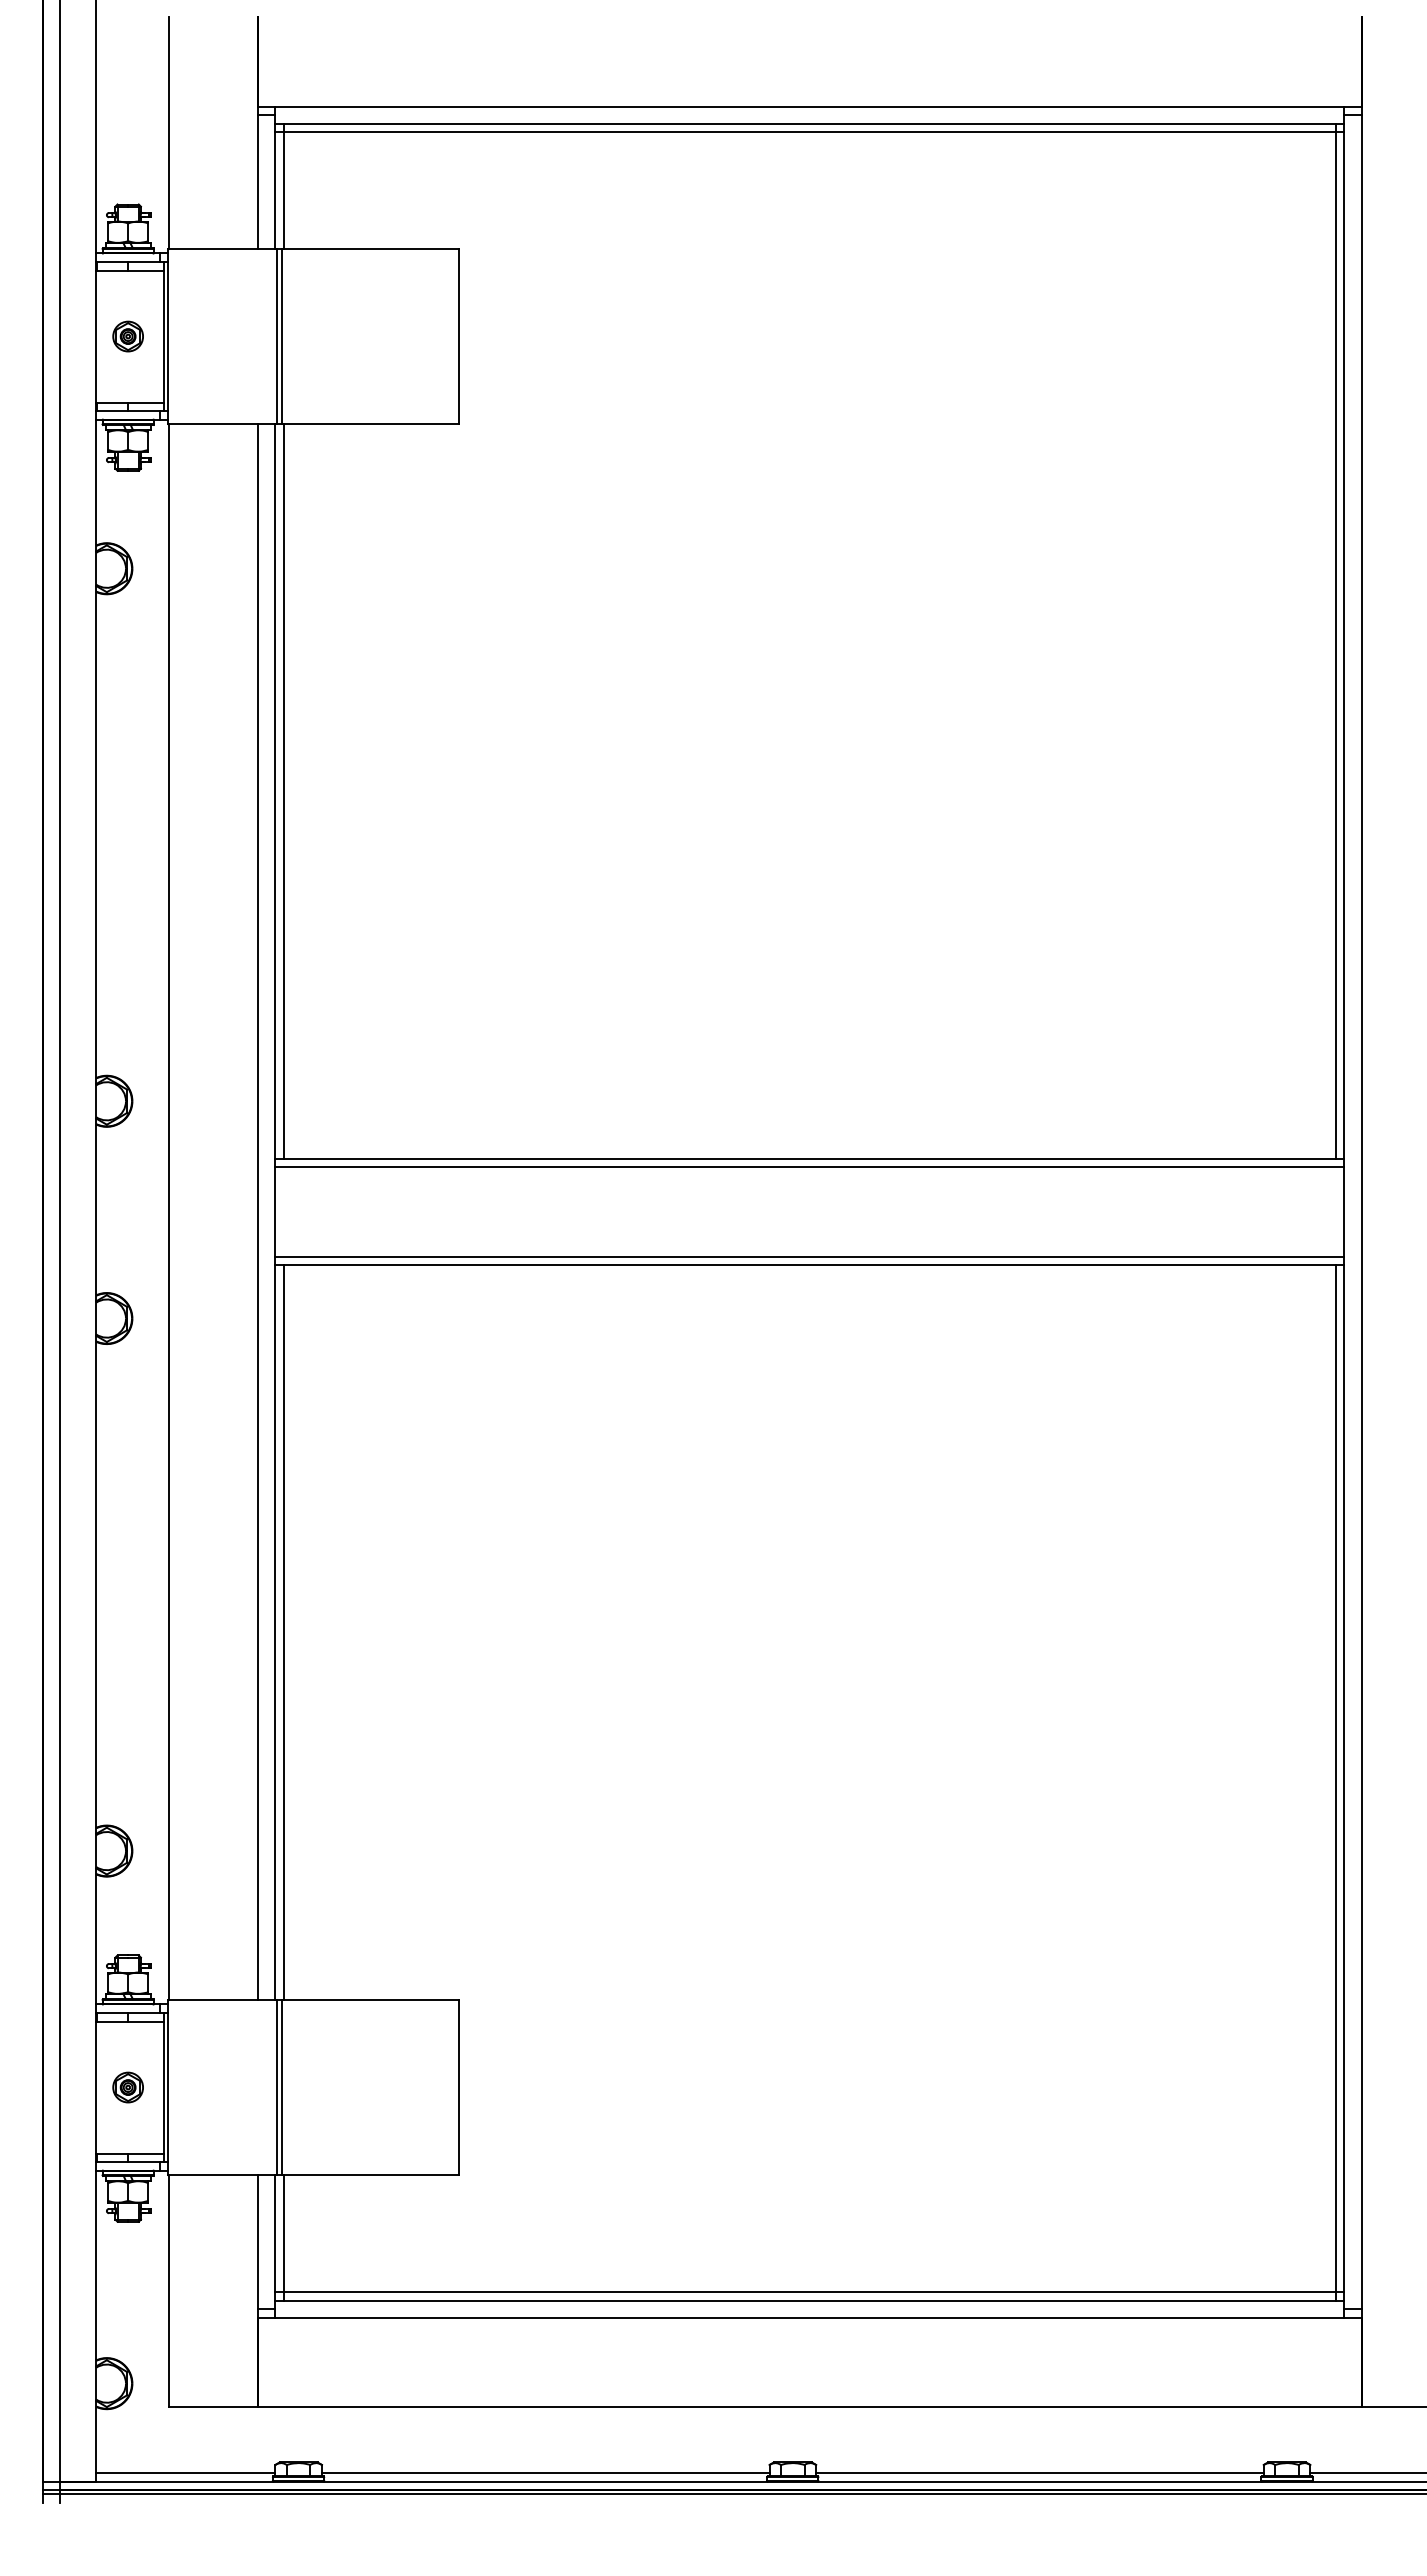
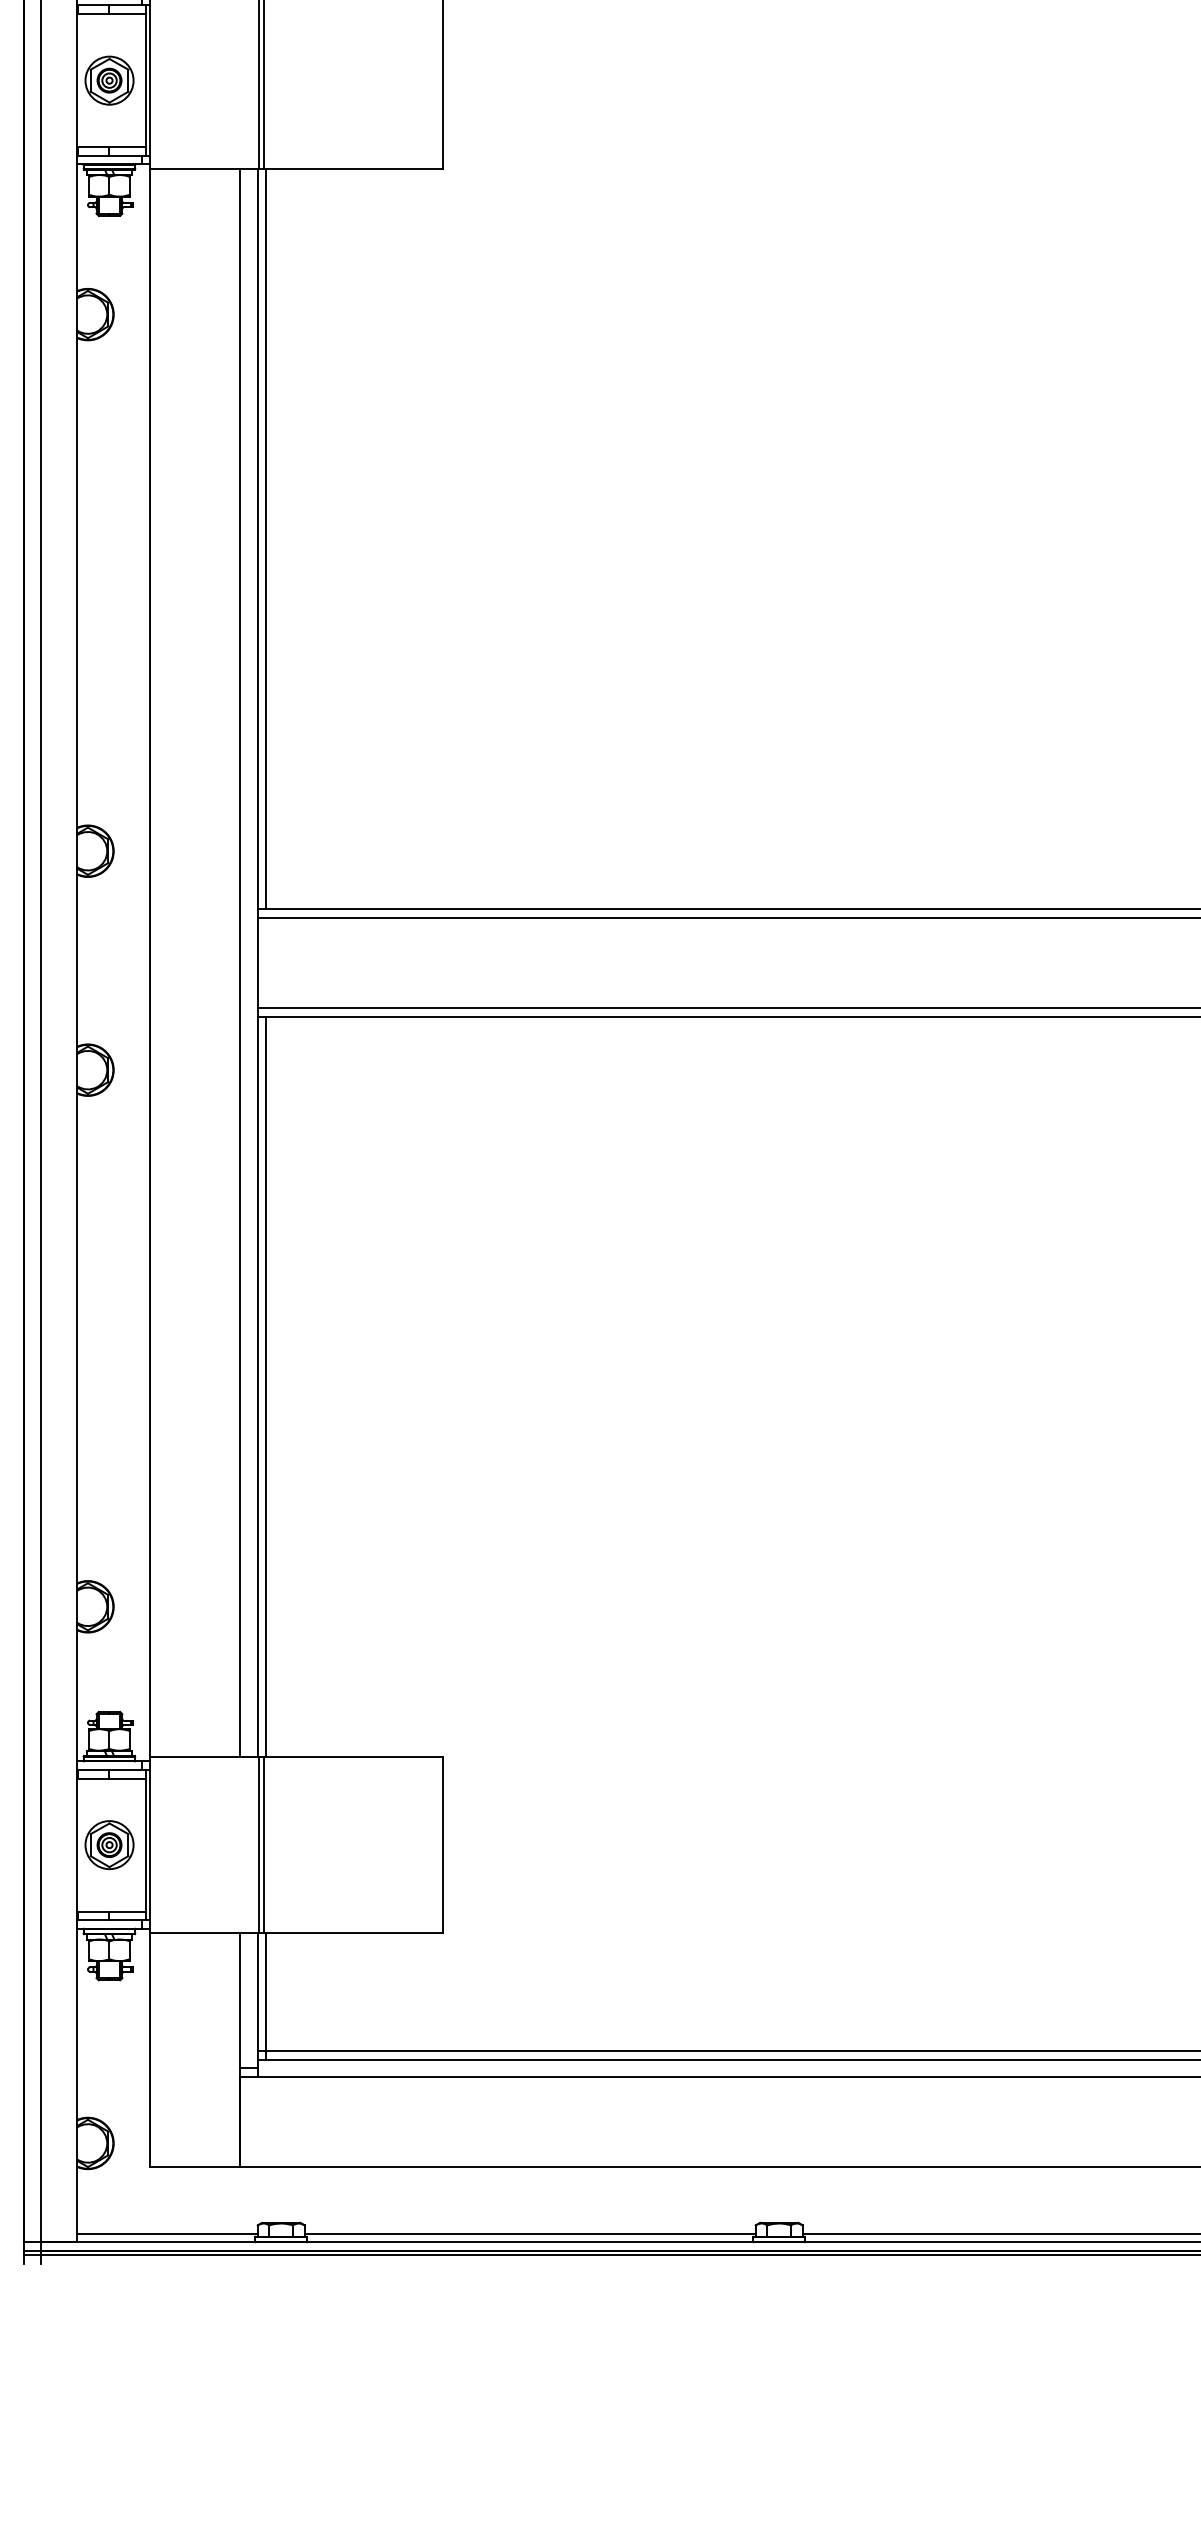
part: (127, 336) -> (108, 80), size x1.6
part: (127, 2087) -> (108, 1845), size x1.6

